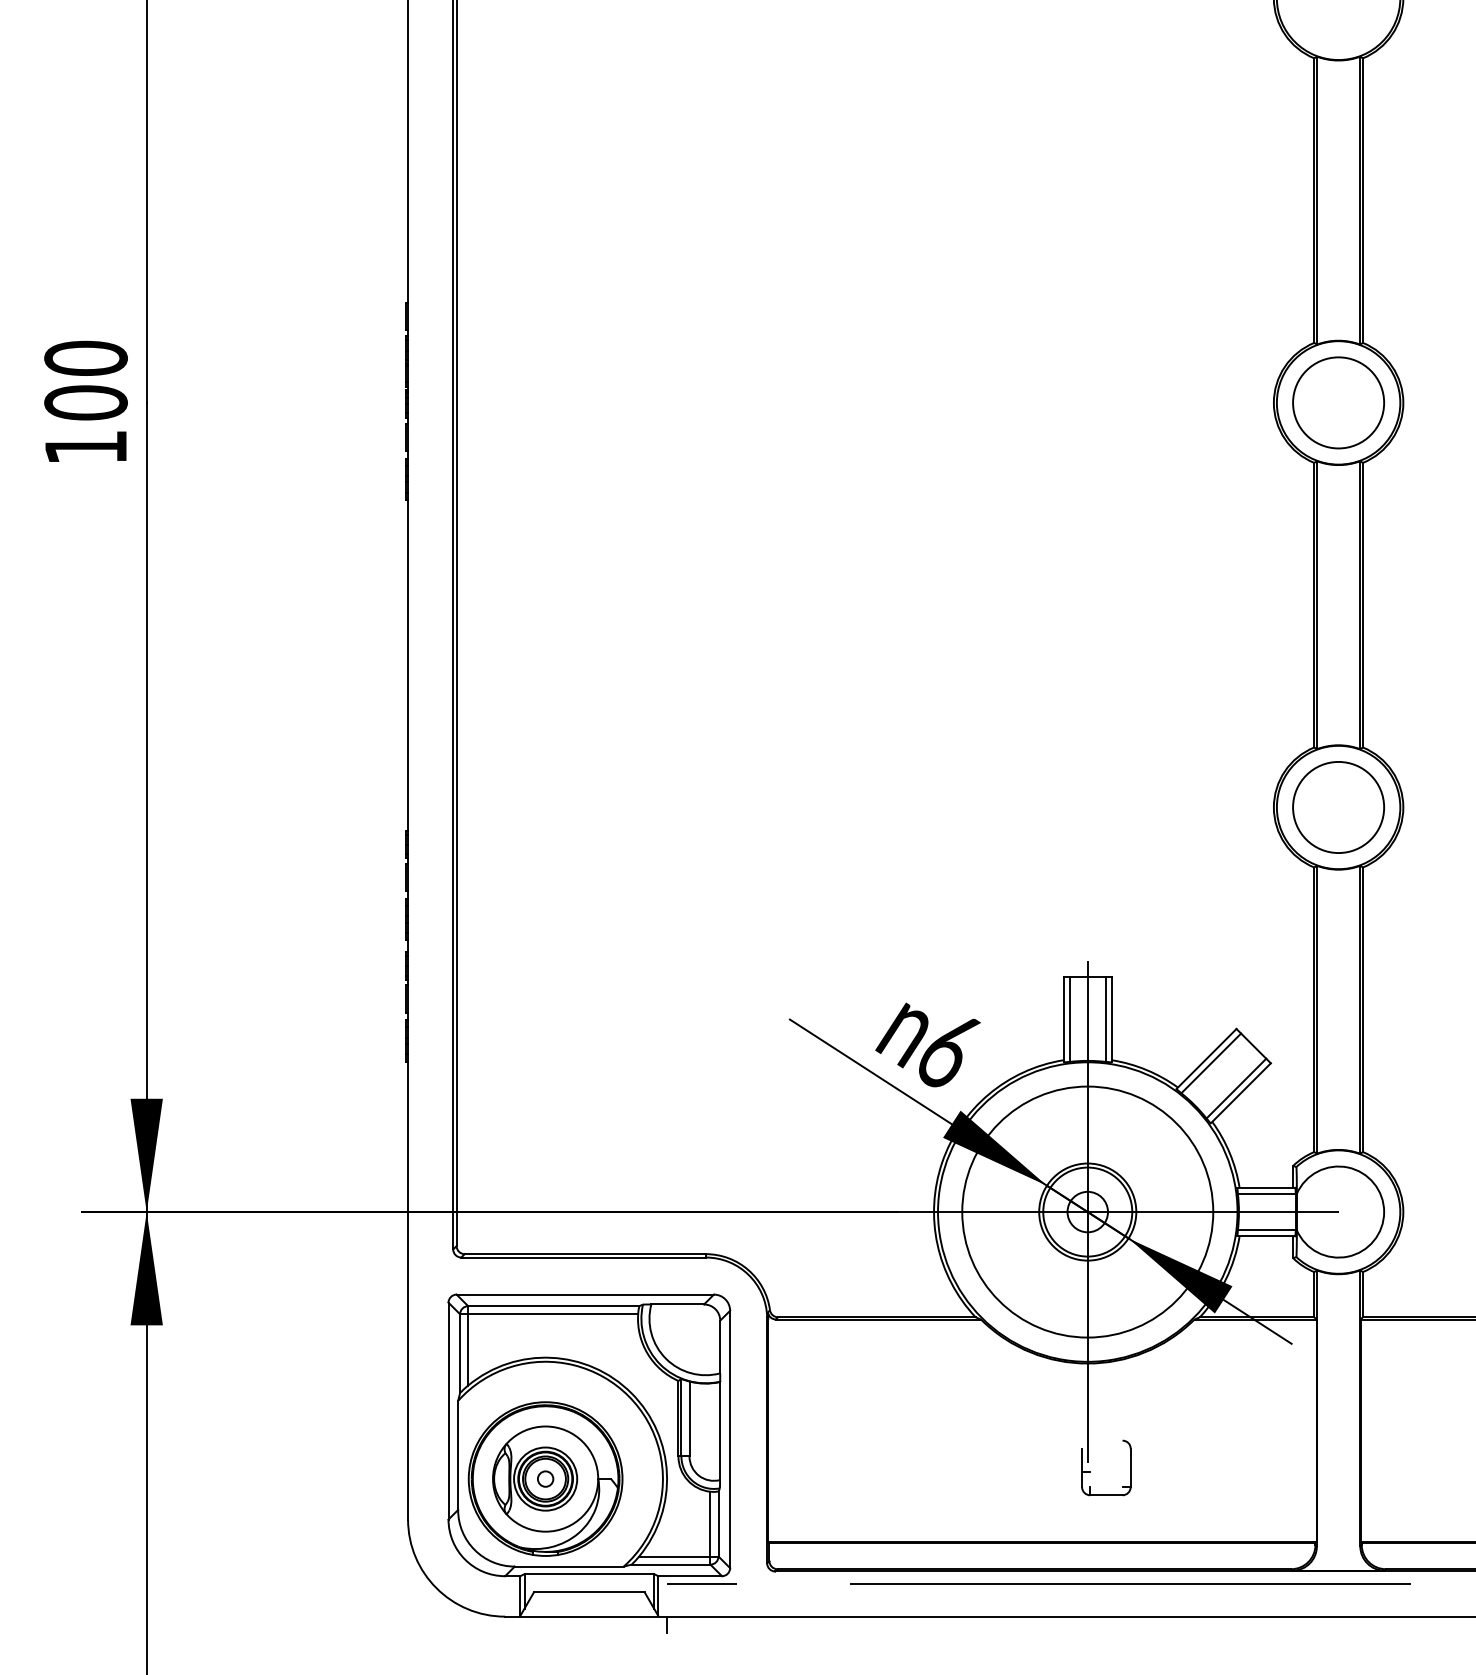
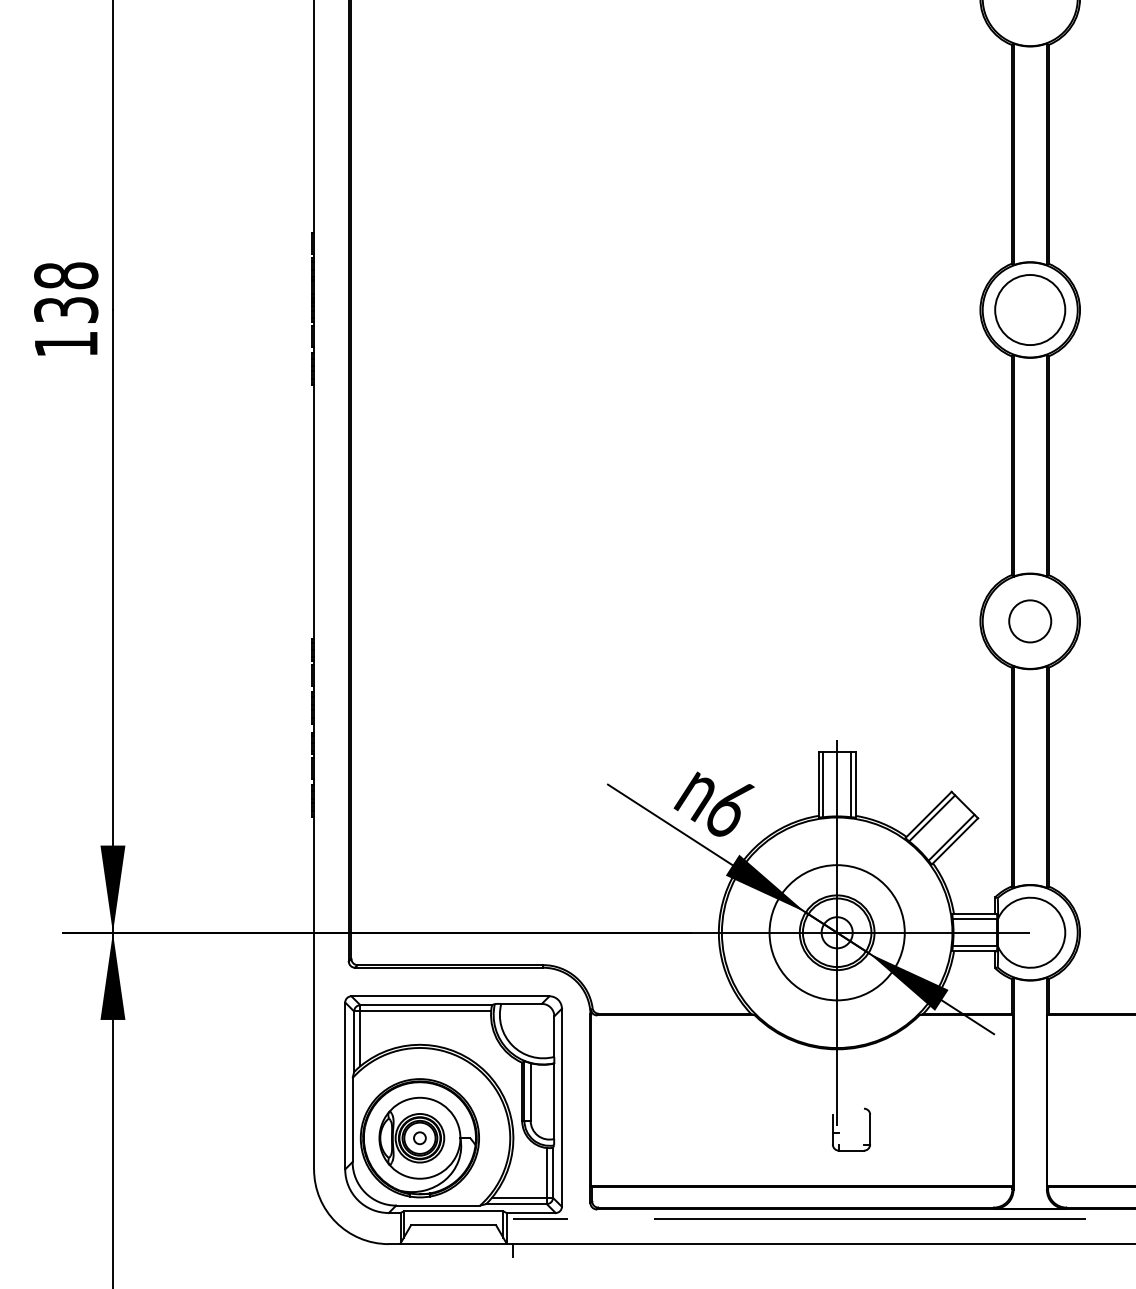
text: (85, 380) -> (65, 292), 100 -> 138
circle: (1338, 807) -> (1030, 621), size x0.6
circle: (1087, 1211) -> (836, 932), size x0.7

